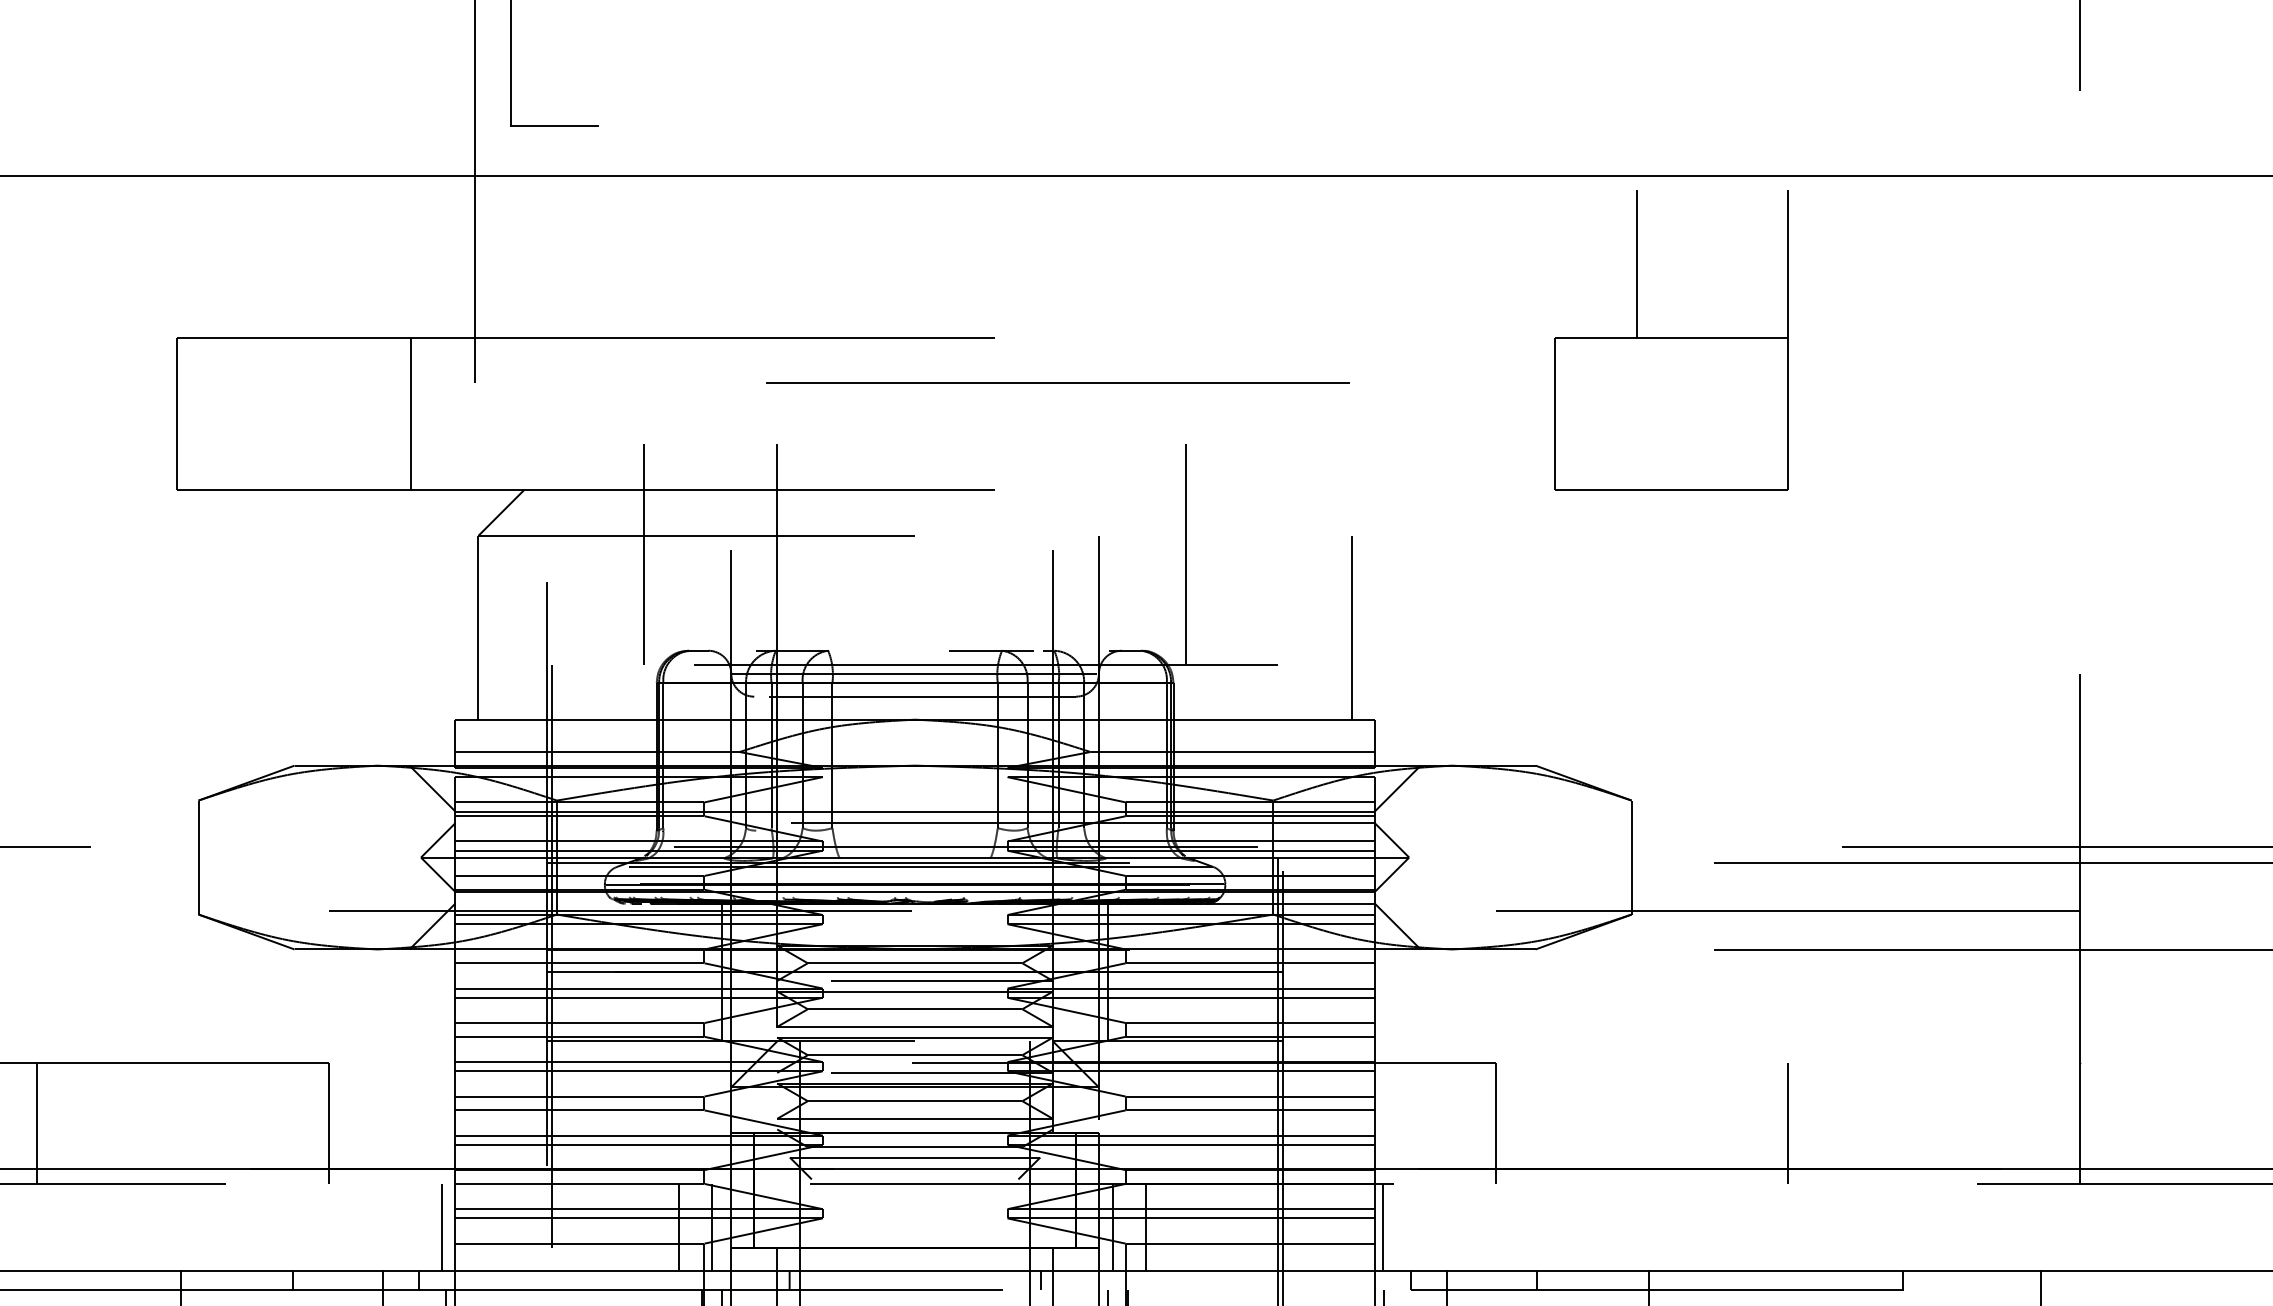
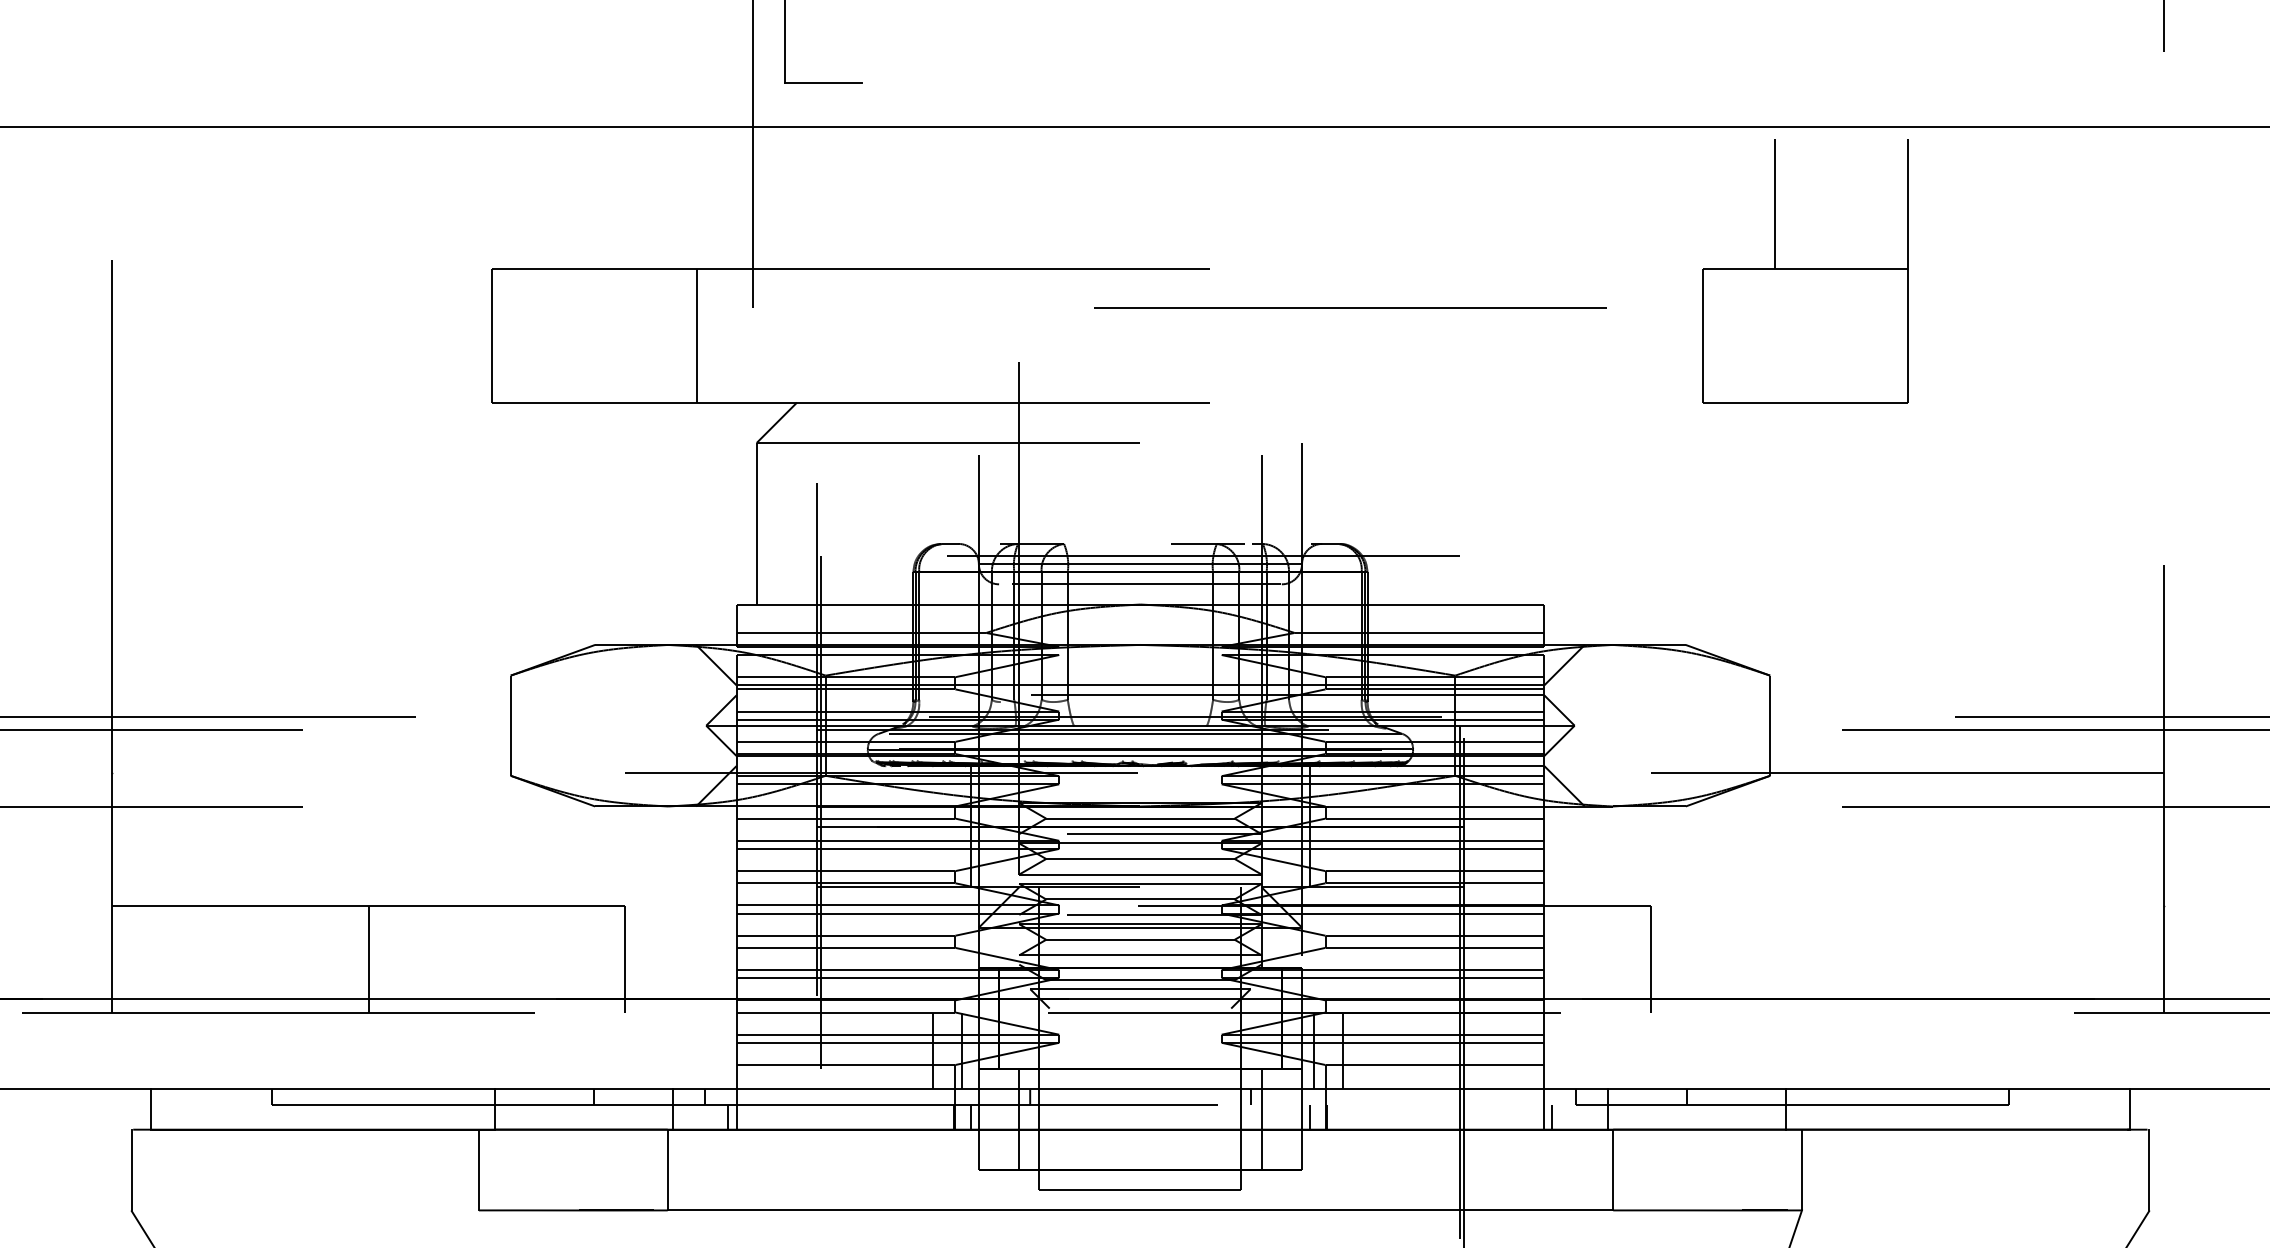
line: (1058, 381) -> (1350, 307), moved
line: (644, 554) -> (902, 459), removed
line: (1185, 554) -> (1378, 459), removed
line: (1352, 627) -> (1524, 523), removed
line: (1787, 1122) -> (1907, 958), removed
line: (441, 1227) -> (724, 1050), removed
line: (1382, 1227) -> (1551, 1050), removed

